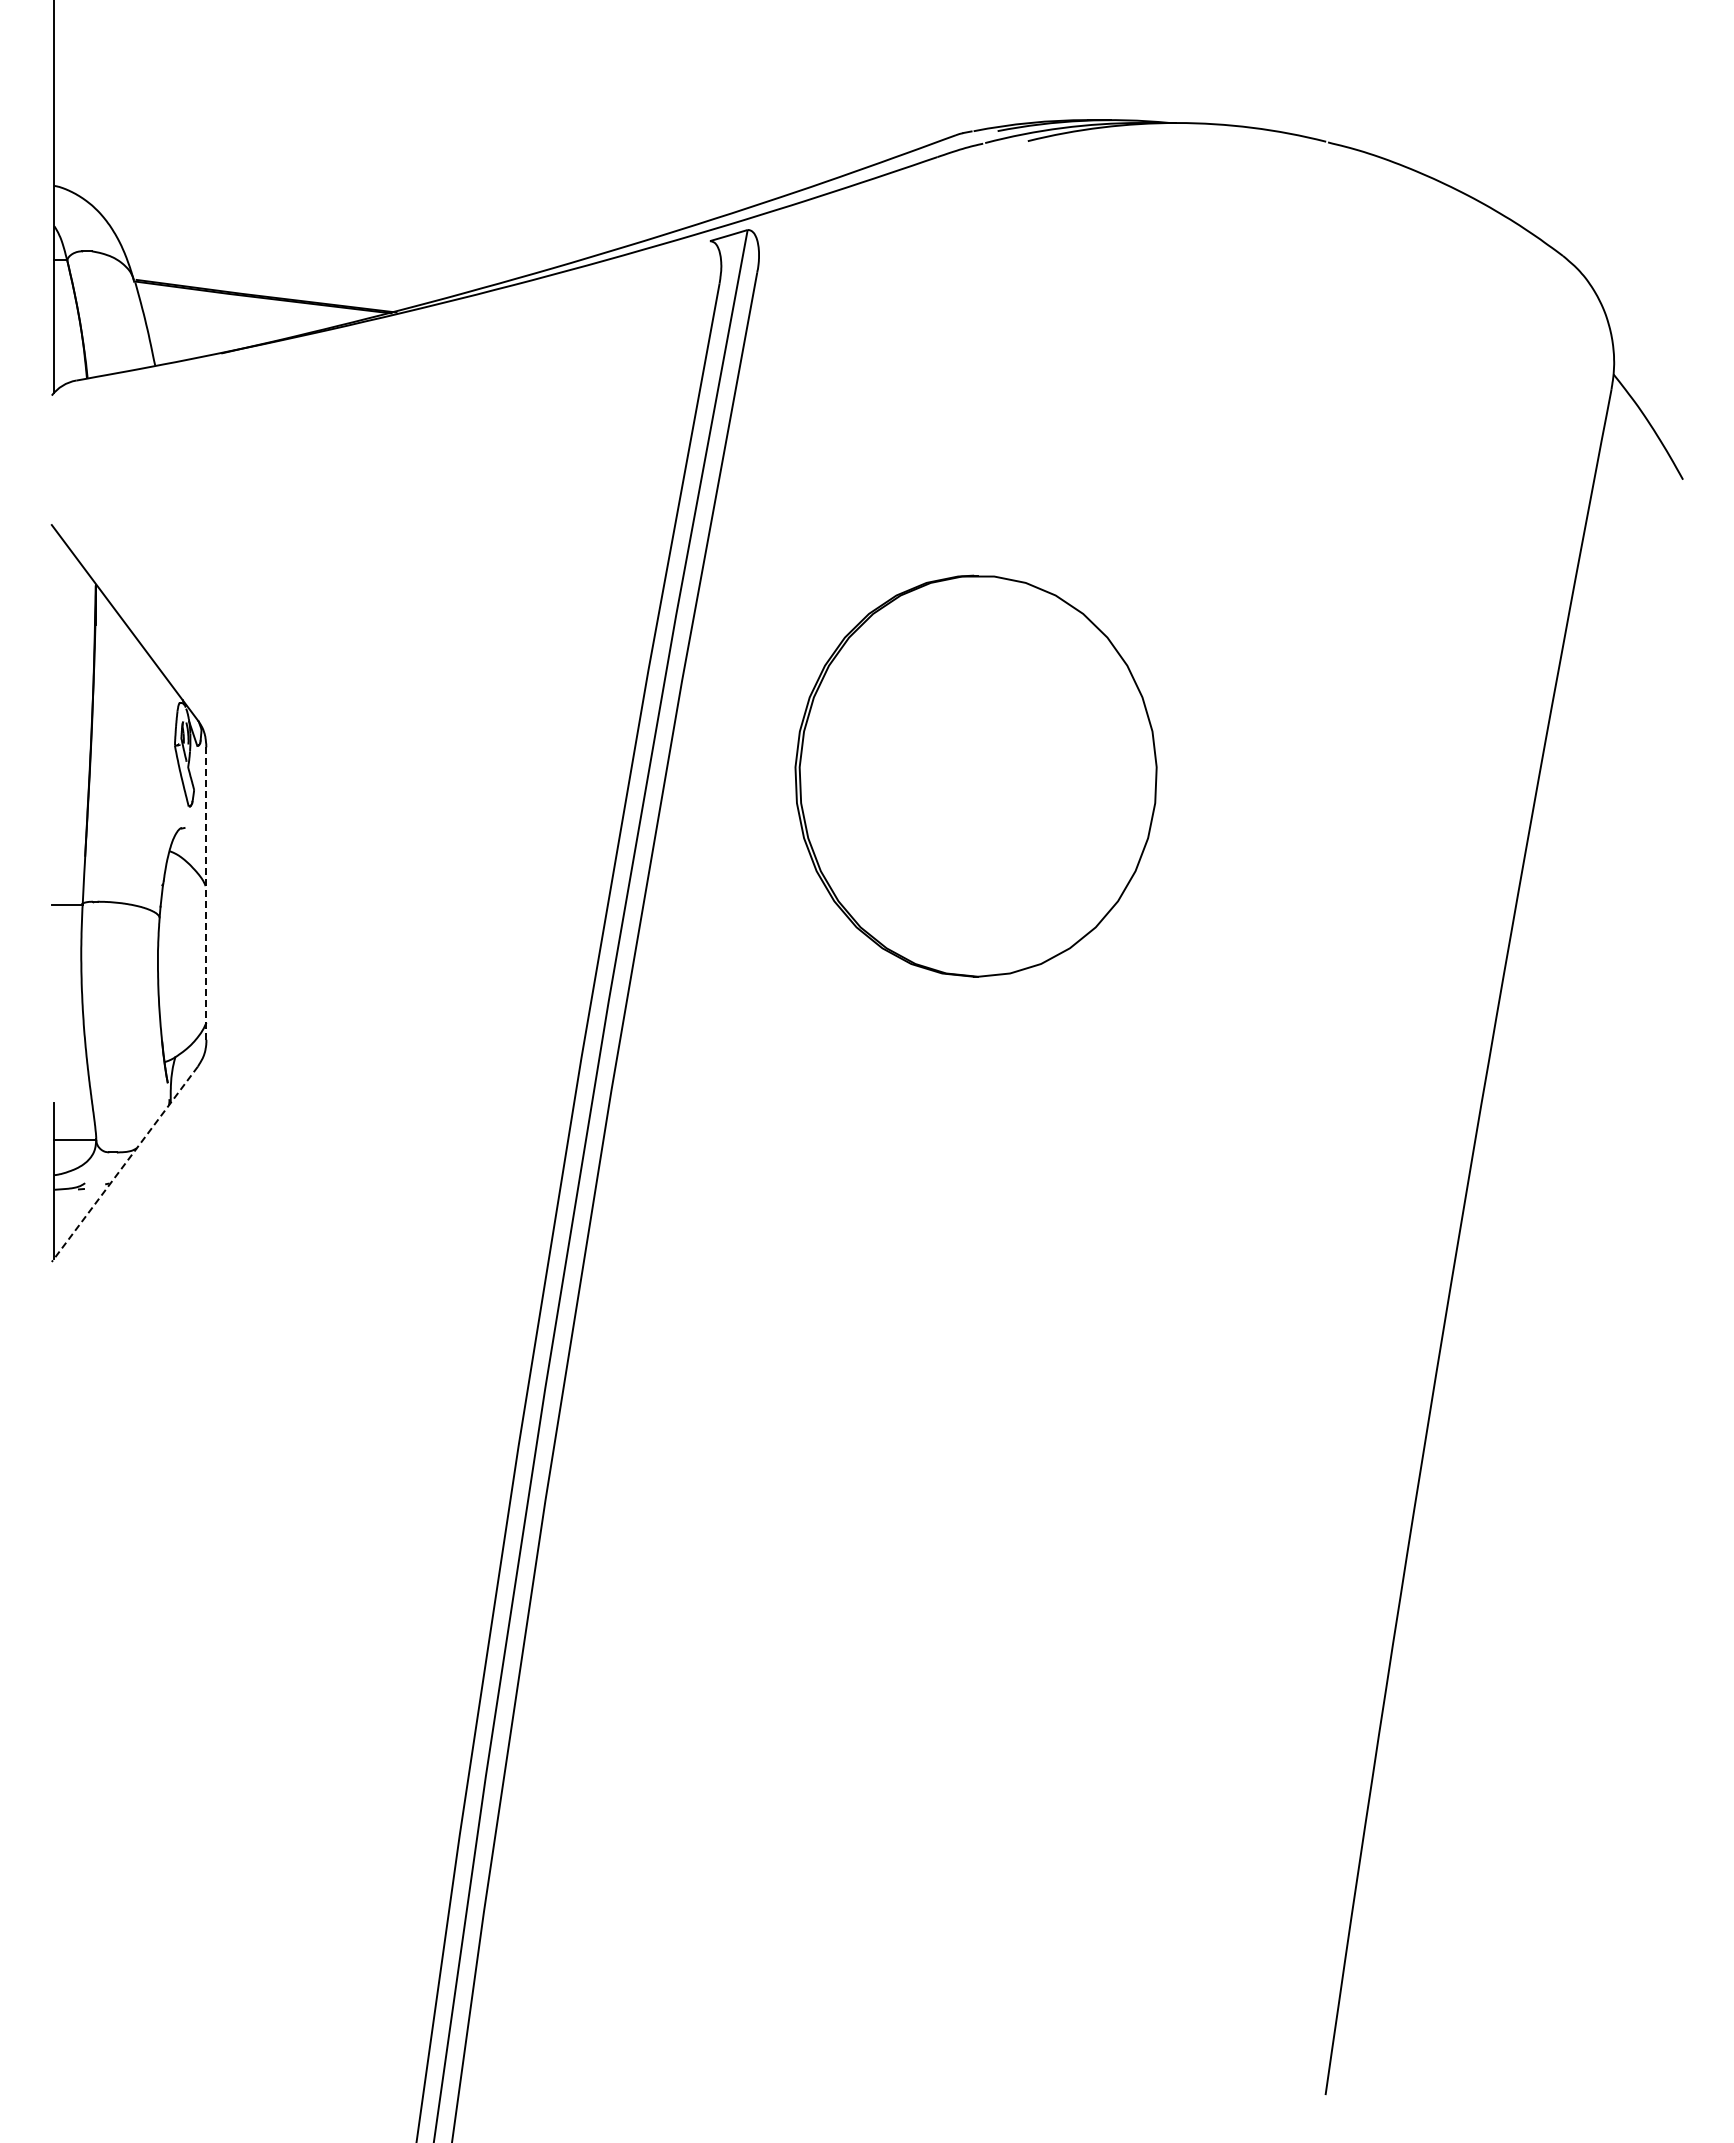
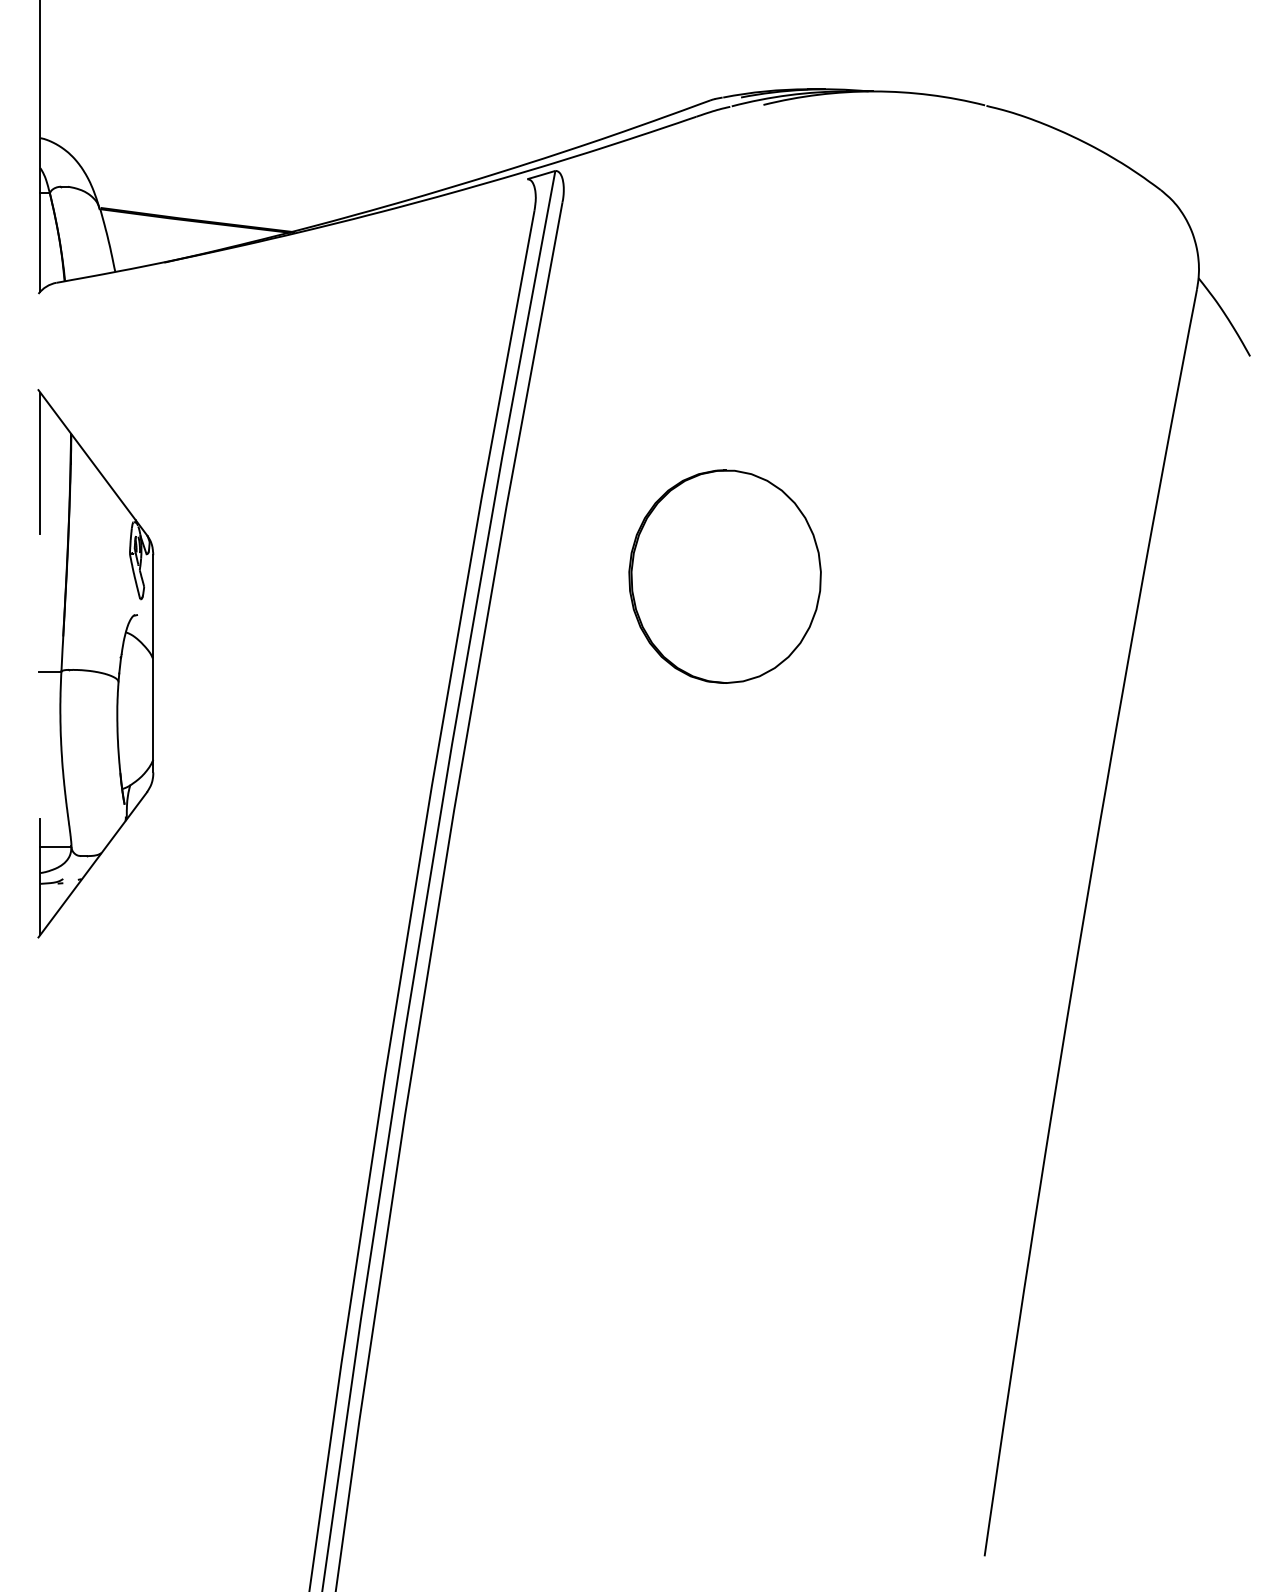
line: (54, 623) -> (40, 463), added
part: (976, 776) -> (725, 576), size x0.71
line: (206, 894) -> (153, 664), dashed -> solid
line: (124, 1164) -> (92, 865), dashed -> solid

